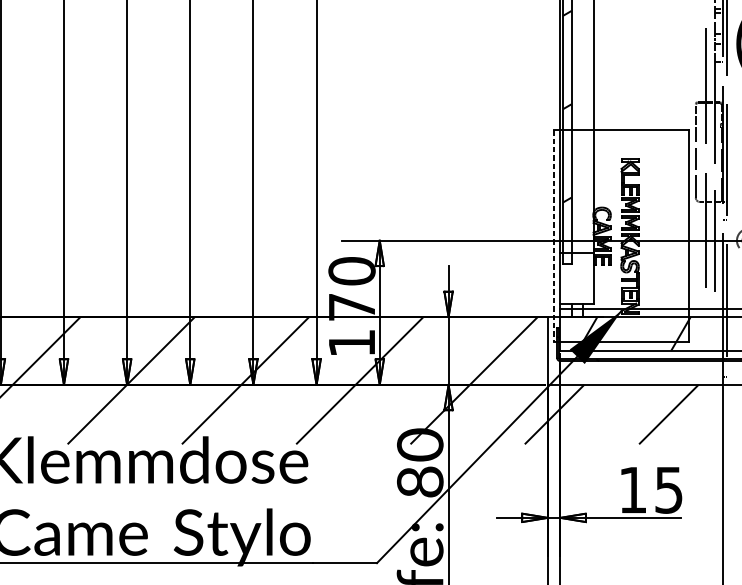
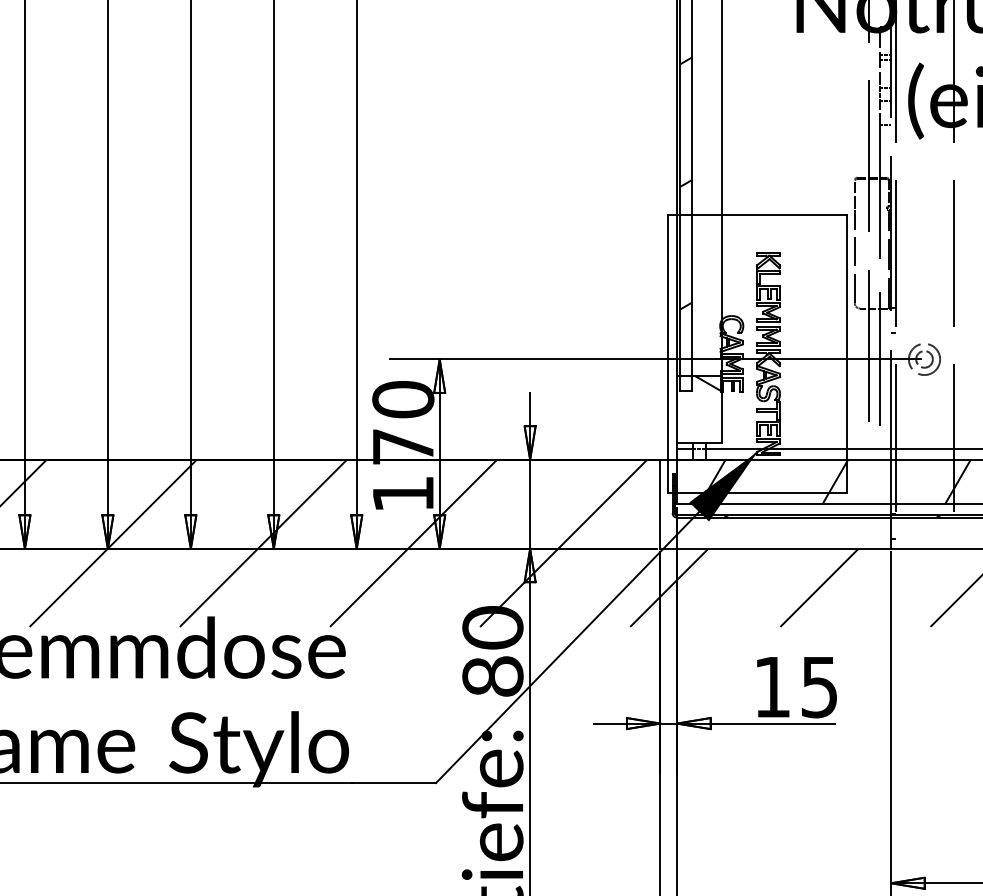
line: (553, 236) -> (668, 354), dashed -> solid
hatch: (584, 258) -> (708, 383), added

